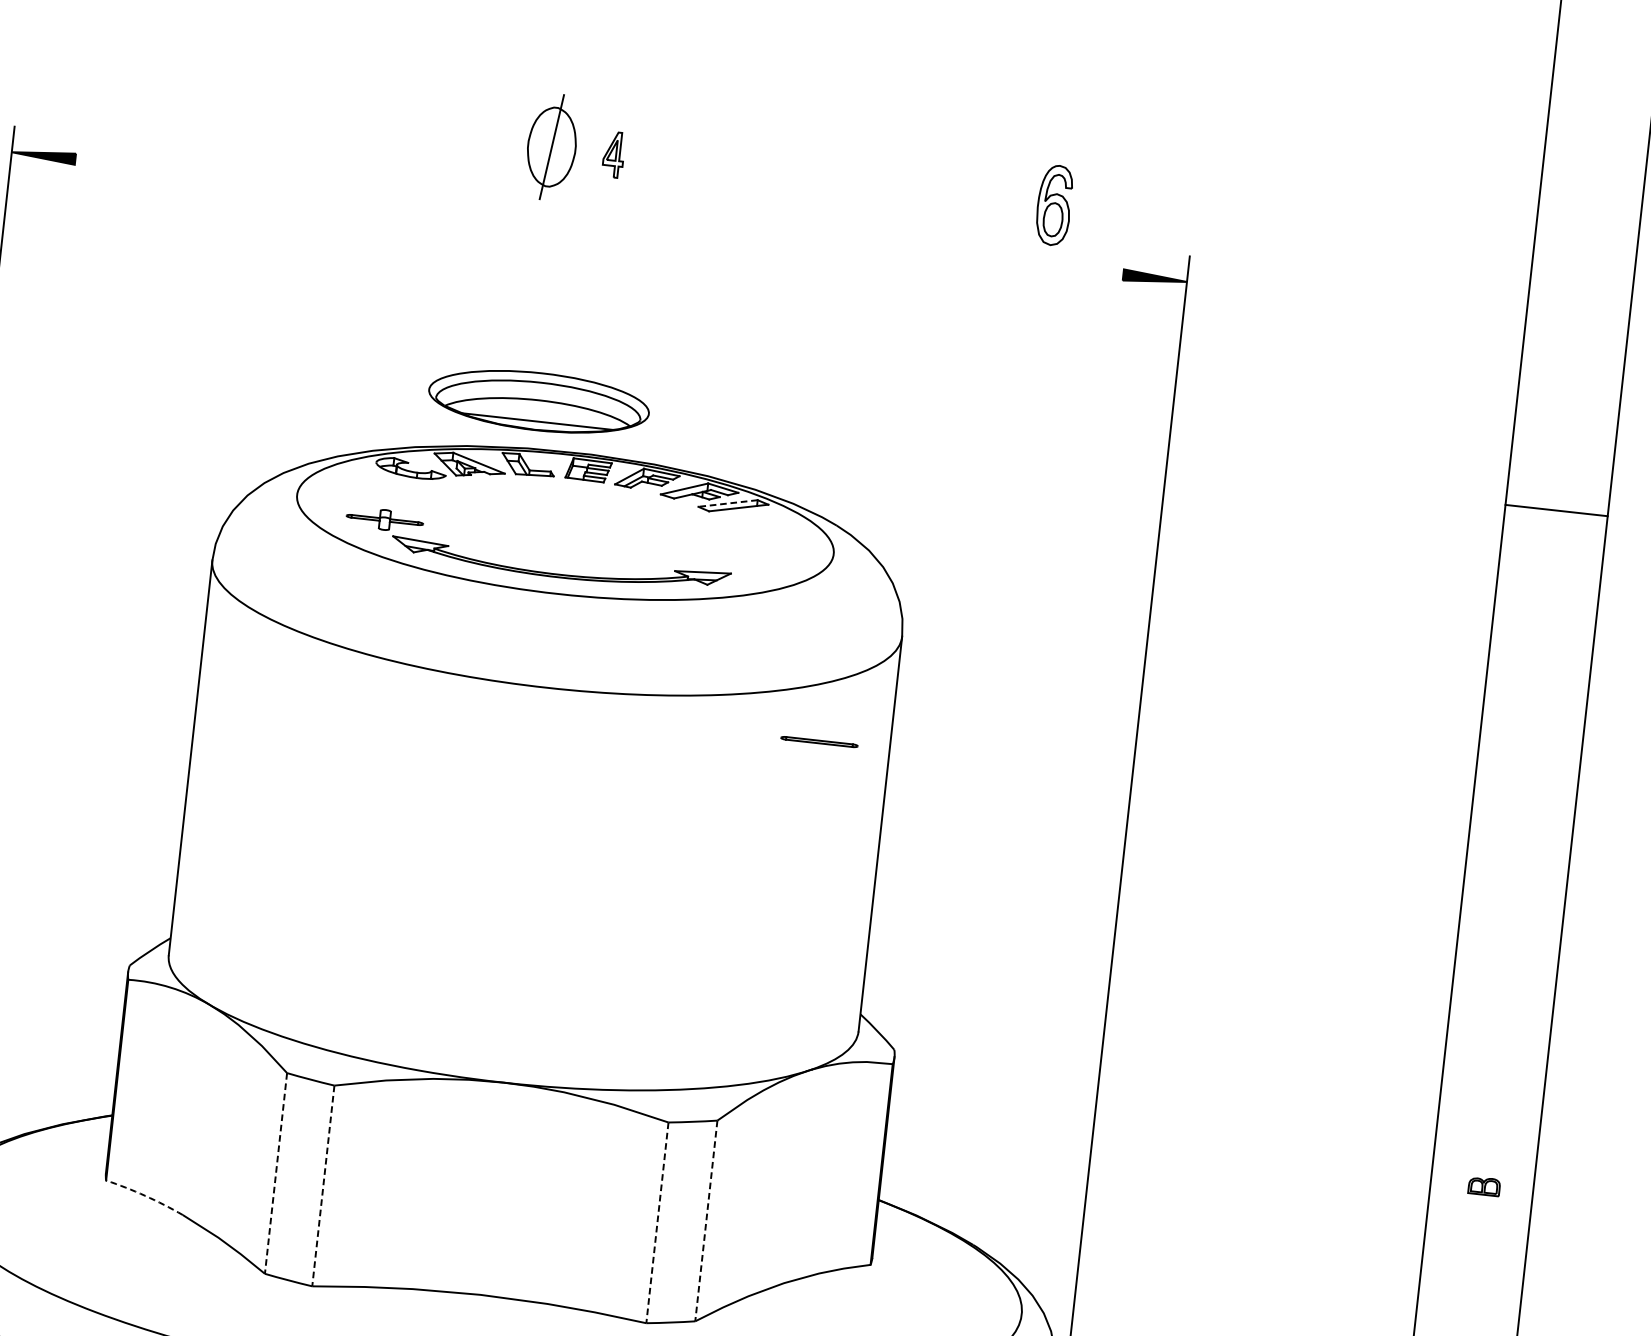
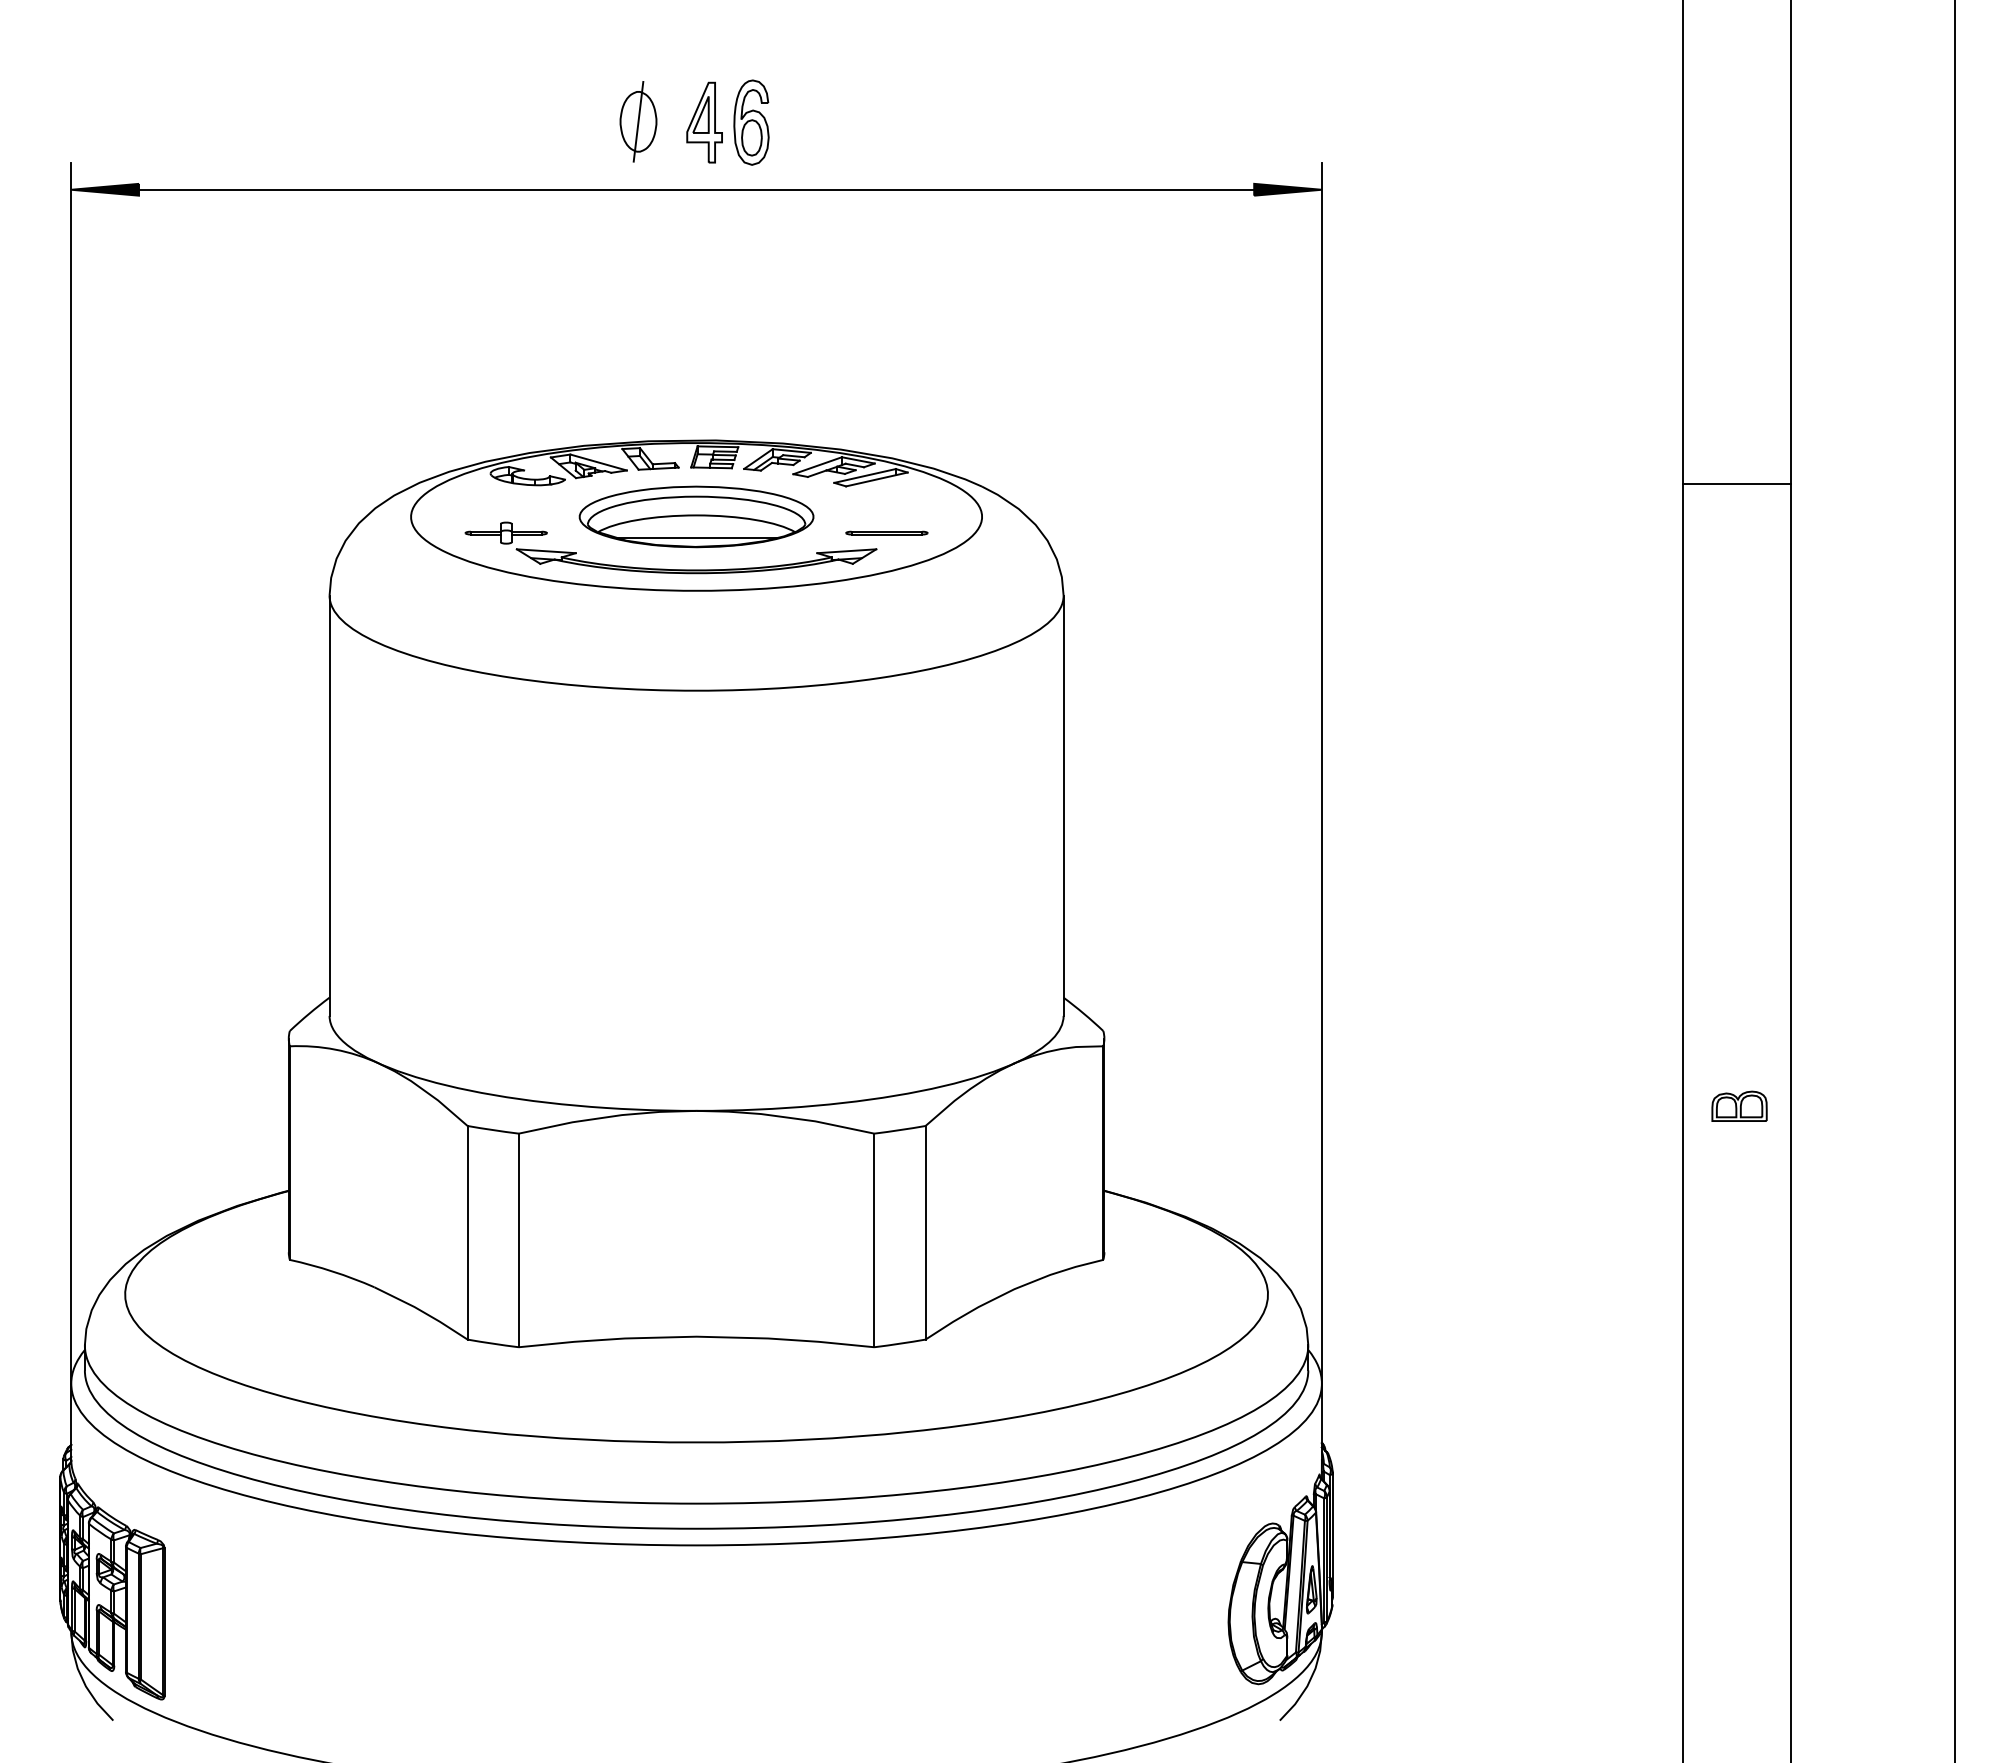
part: (551, 146) -> (638, 121), size x0.71
part: (613, 154) -> (704, 122), size x1.67
part: (1054, 205) -> (751, 122), moved
line: (599, 216) -> (696, 189), added
part: (539, 401) -> (696, 516), moved
line: (728, 503) -> (865, 475), dashed -> solid
line: (1556, 510) -> (1736, 484), moved
part: (819, 741) -> (886, 532), moved
line: (275, 1173) -> (467, 1232), dashed -> solid
line: (323, 1185) -> (518, 1240), dashed -> solid
part: (1484, 1185) -> (1739, 1105), size x1.67
arc: (145, 1195) -> (332, 1271), dashed -> solid
line: (706, 1220) -> (925, 1232), dashed -> solid
line: (657, 1222) -> (874, 1240), dashed -> solid

